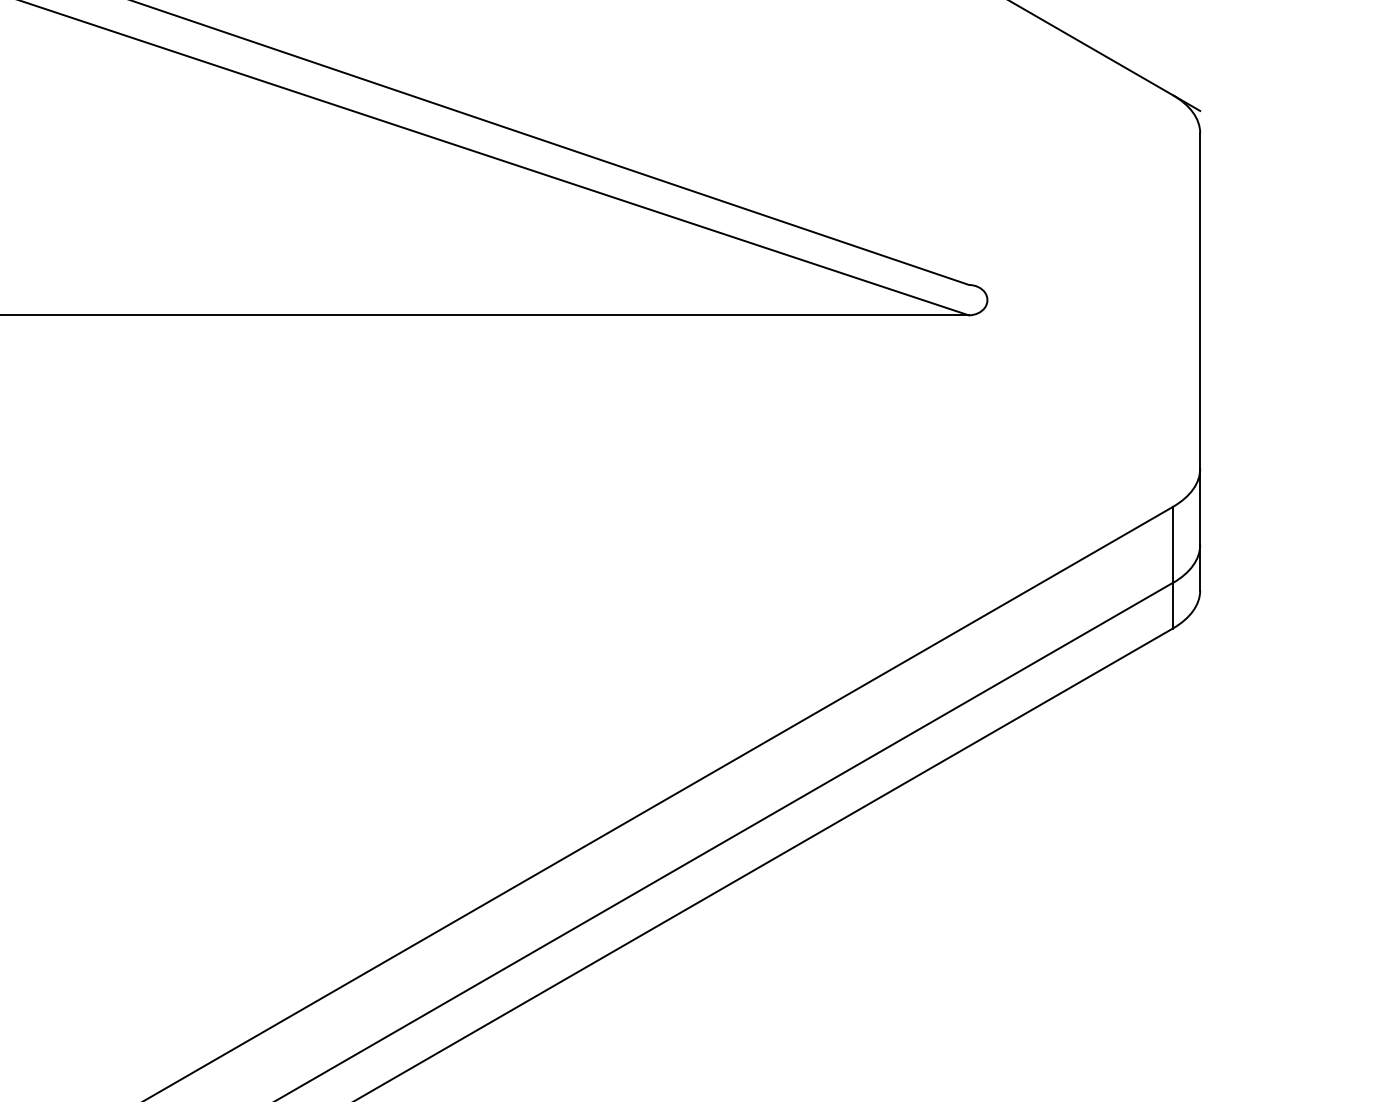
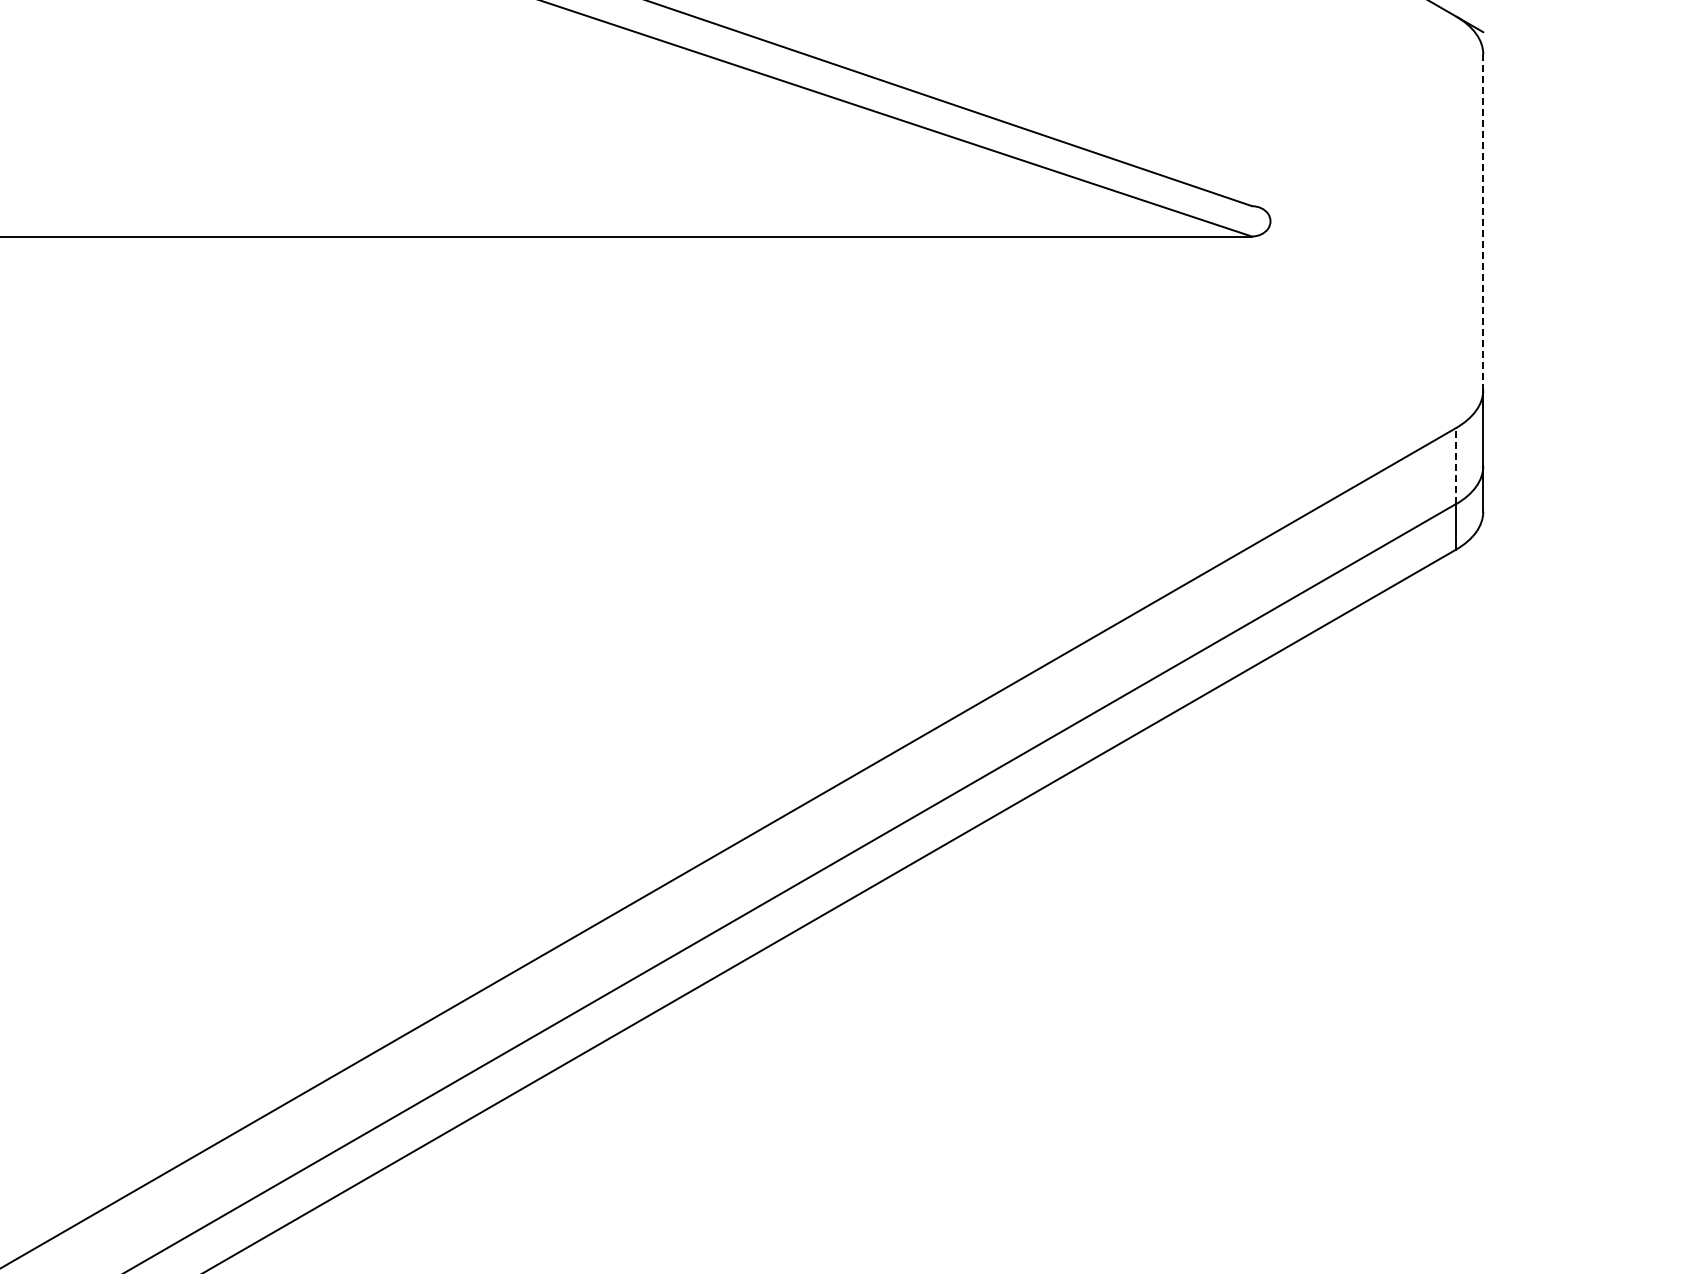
line: (1200, 301) -> (1483, 222), solid -> dashed
line: (1172, 545) -> (1455, 466), solid -> dashed

